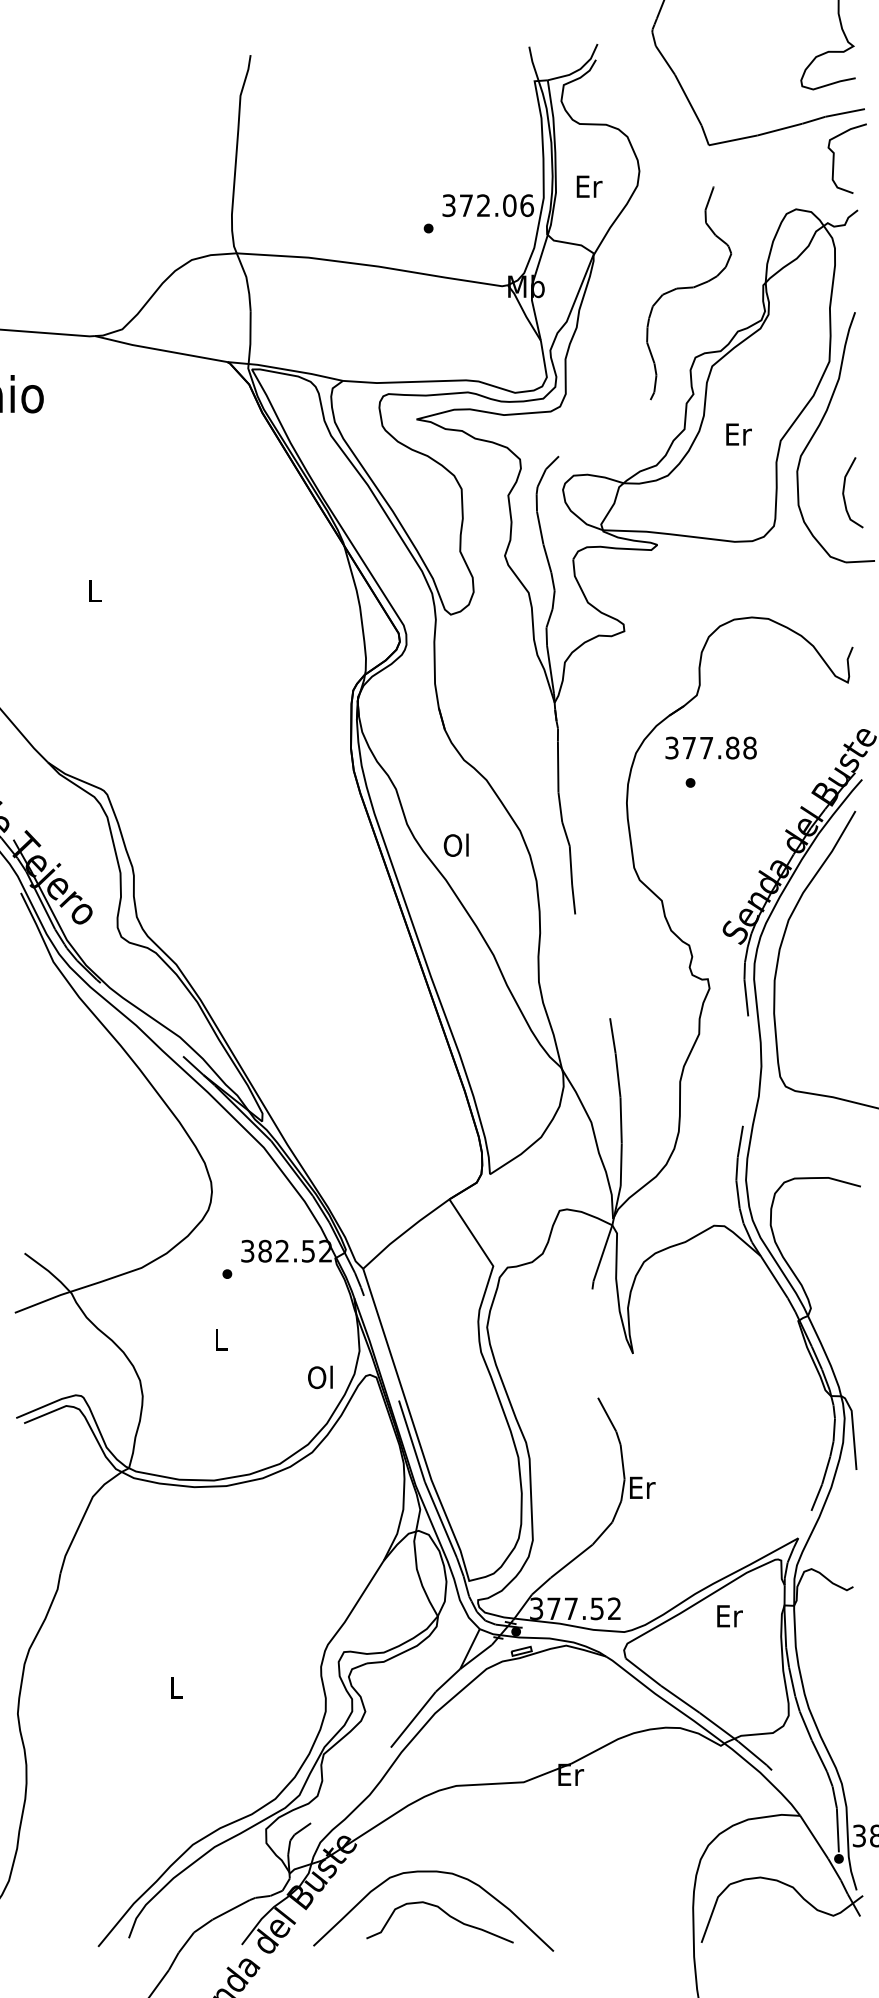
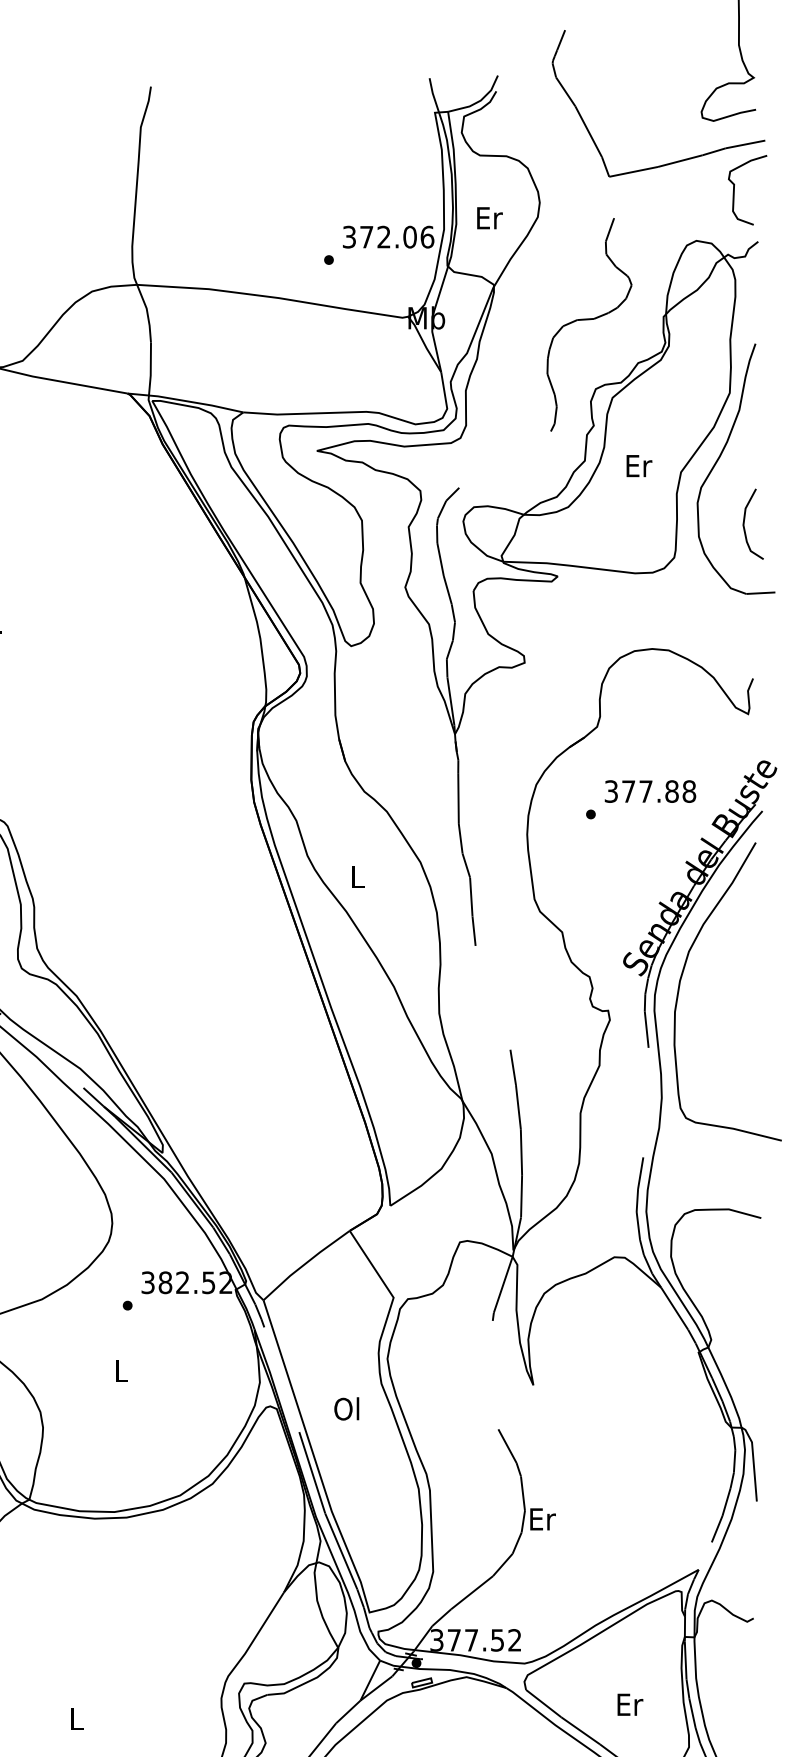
text: (710, 747) -> (649, 791), moved
text: (455, 844) -> (355, 876), Ol -> L
text: (320, 1377) -> (346, 1409), moved
text: (729, 1616) -> (629, 1705), moved

